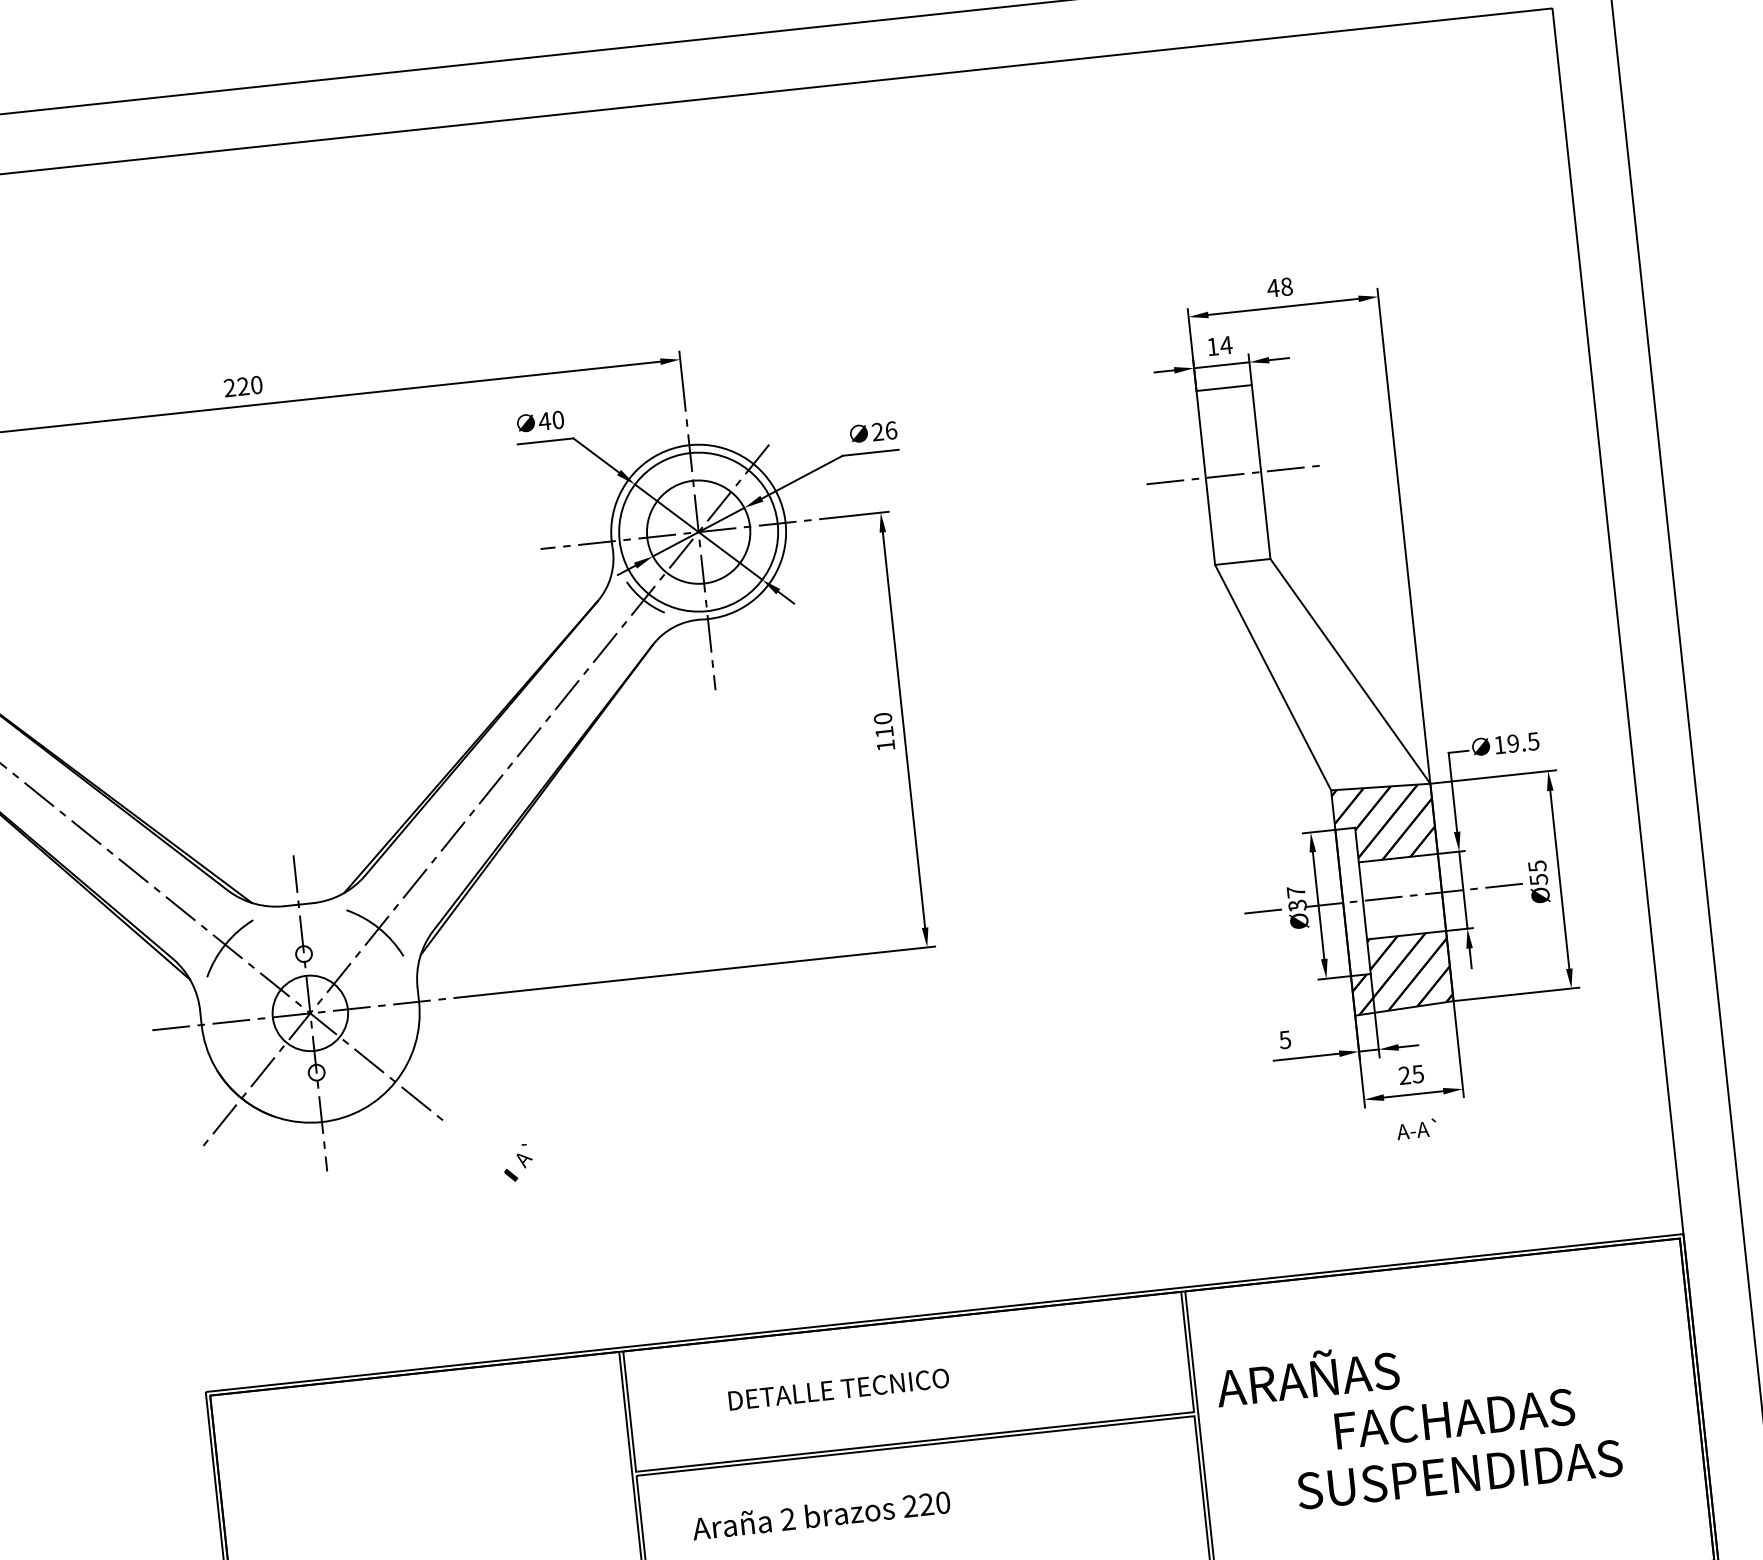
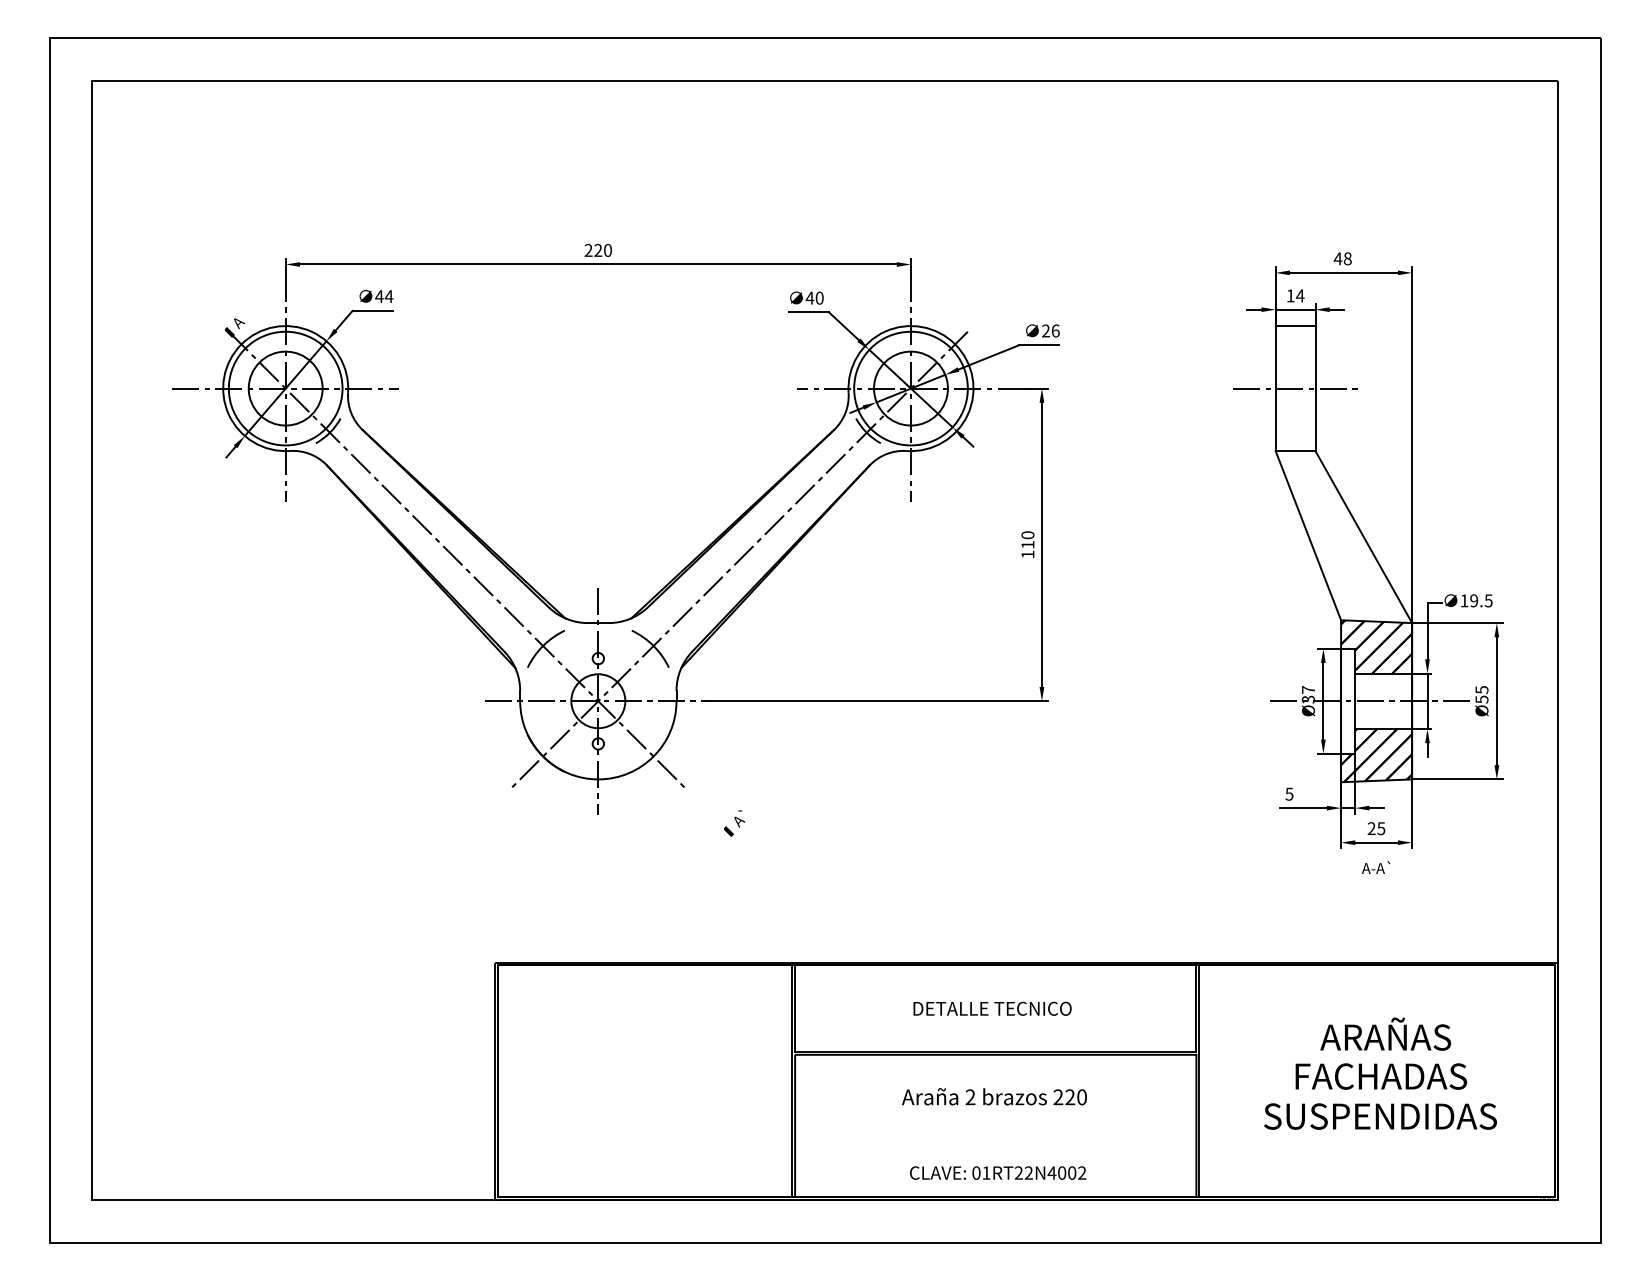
text: (1306, 1374) -> (1385, 1033), moved
text: (838, 1389) -> (992, 1008), moved
text: (821, 1514) -> (994, 1096), moved

